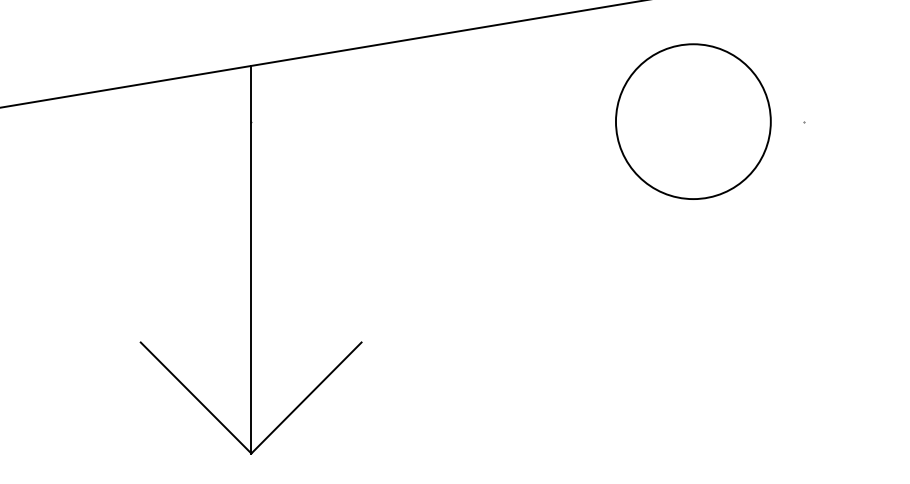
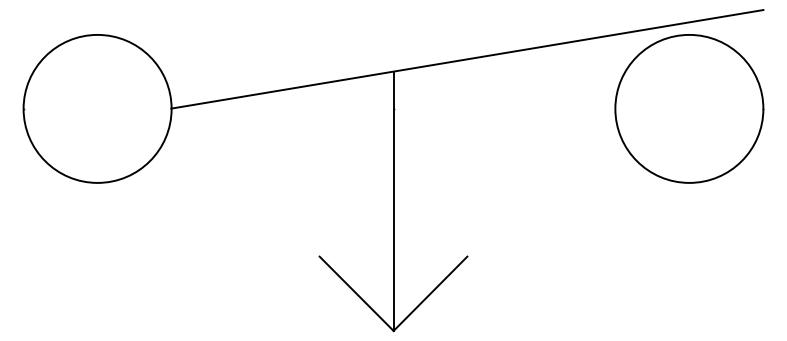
circle: (693, 121) -> (689, 108), size x1.43

